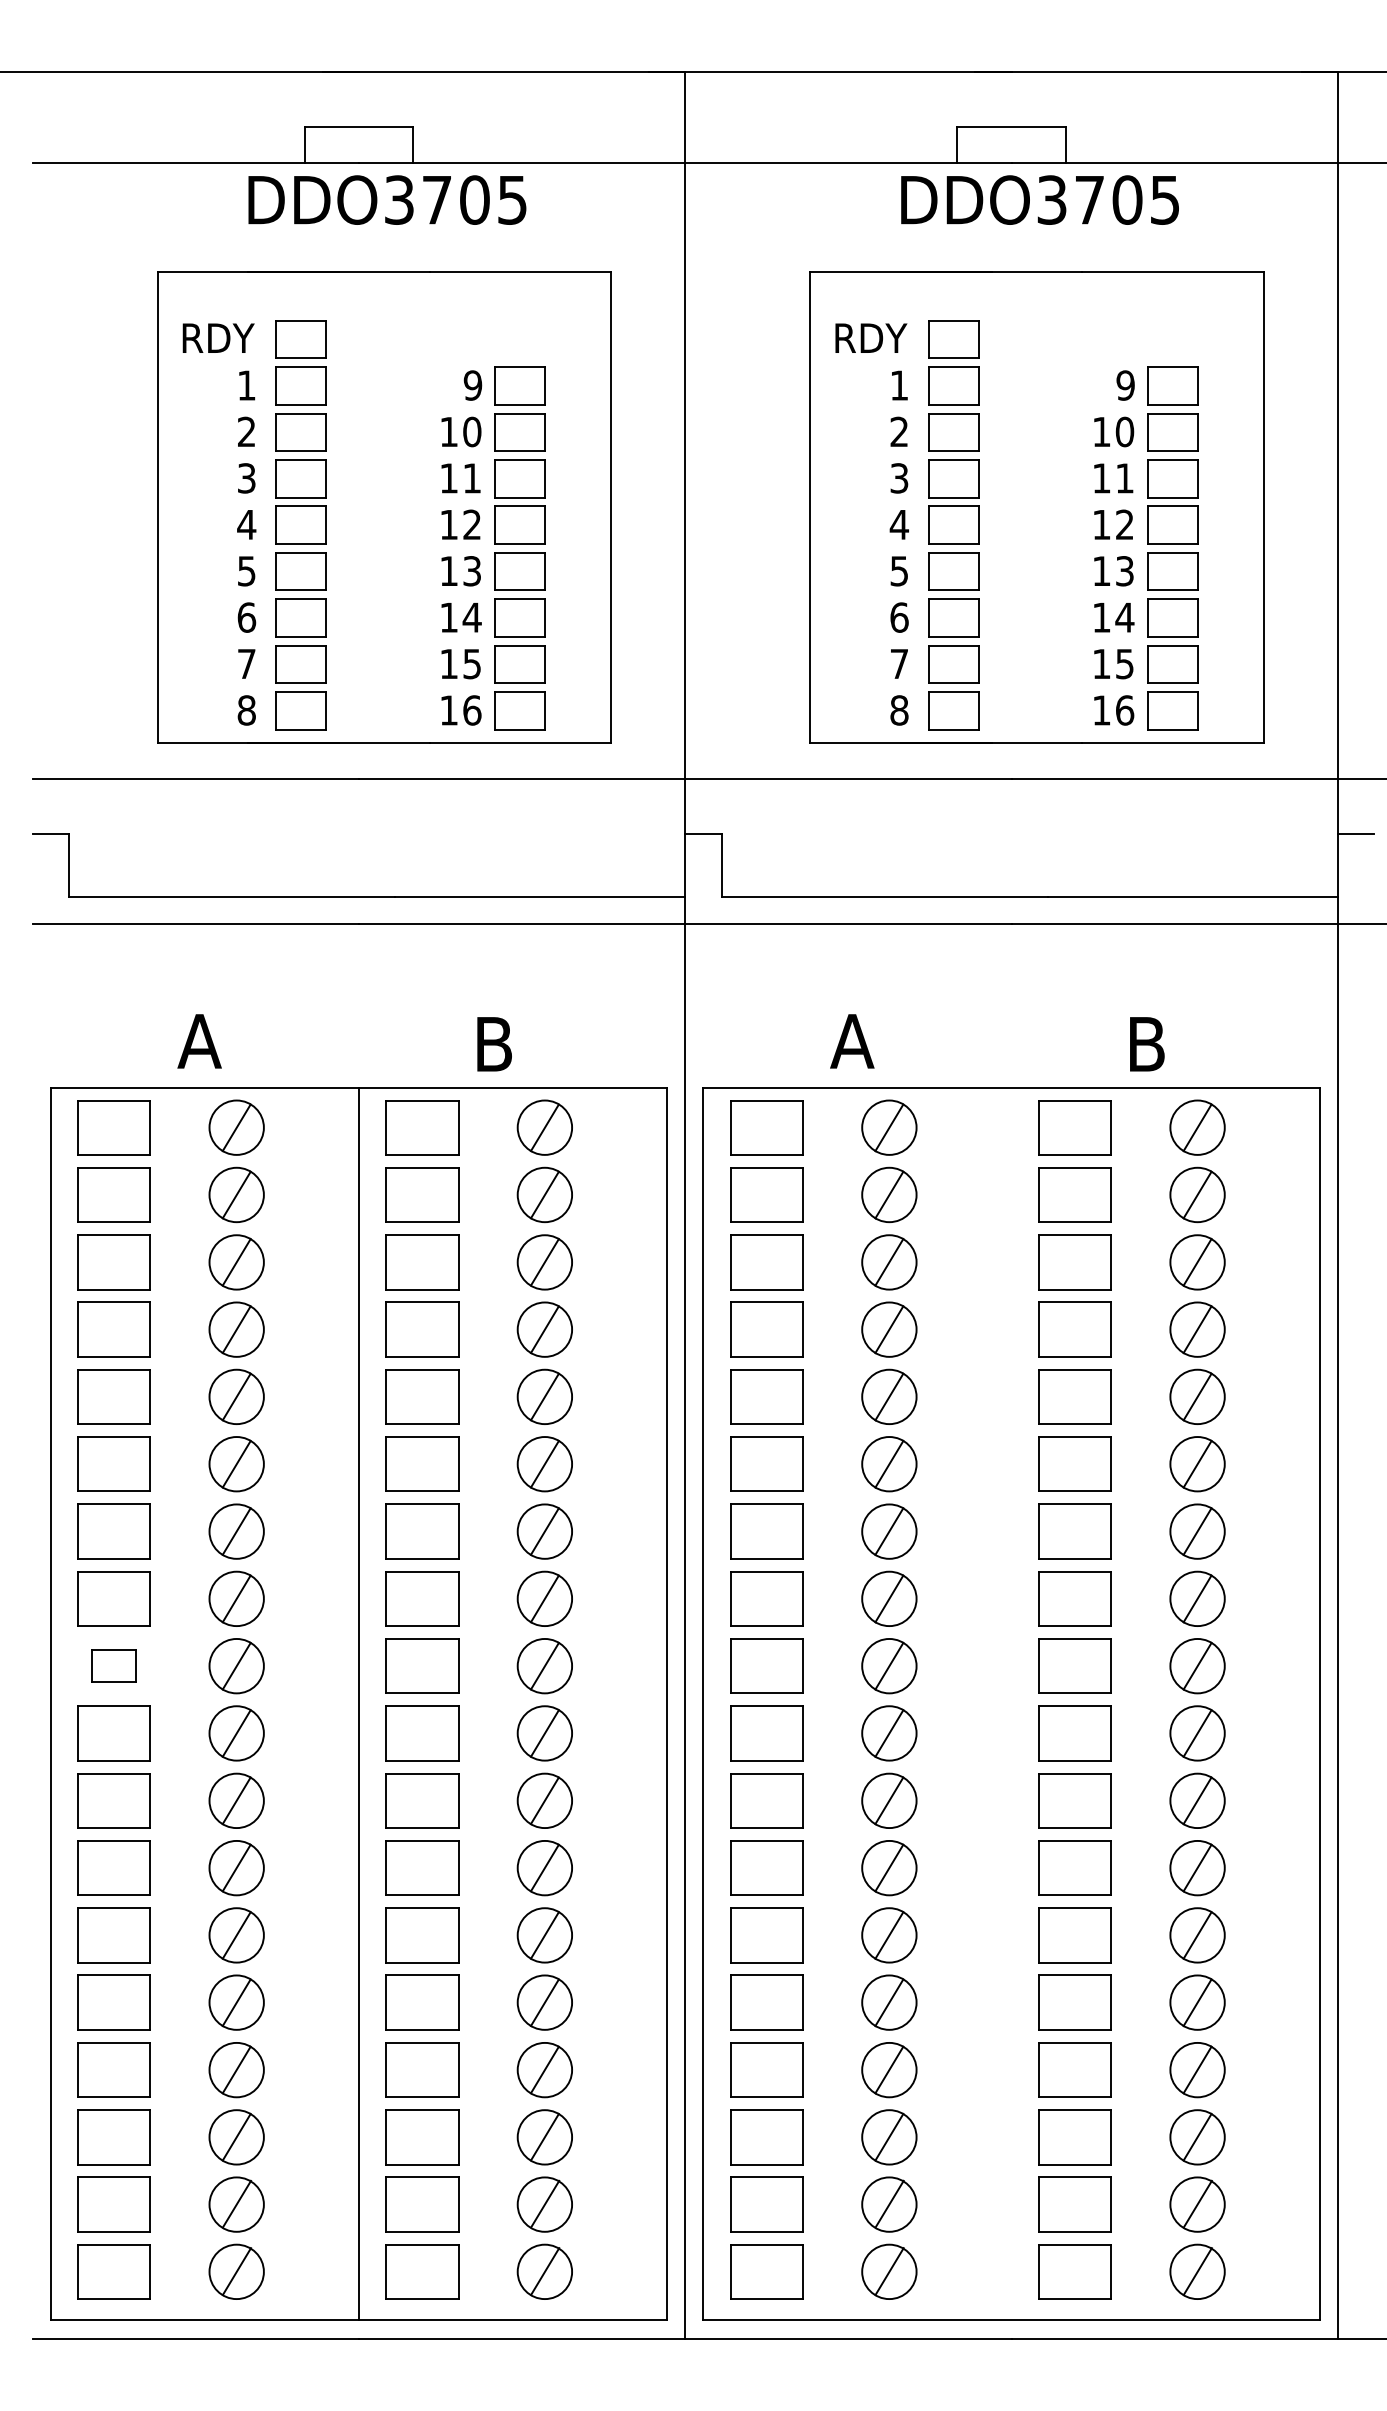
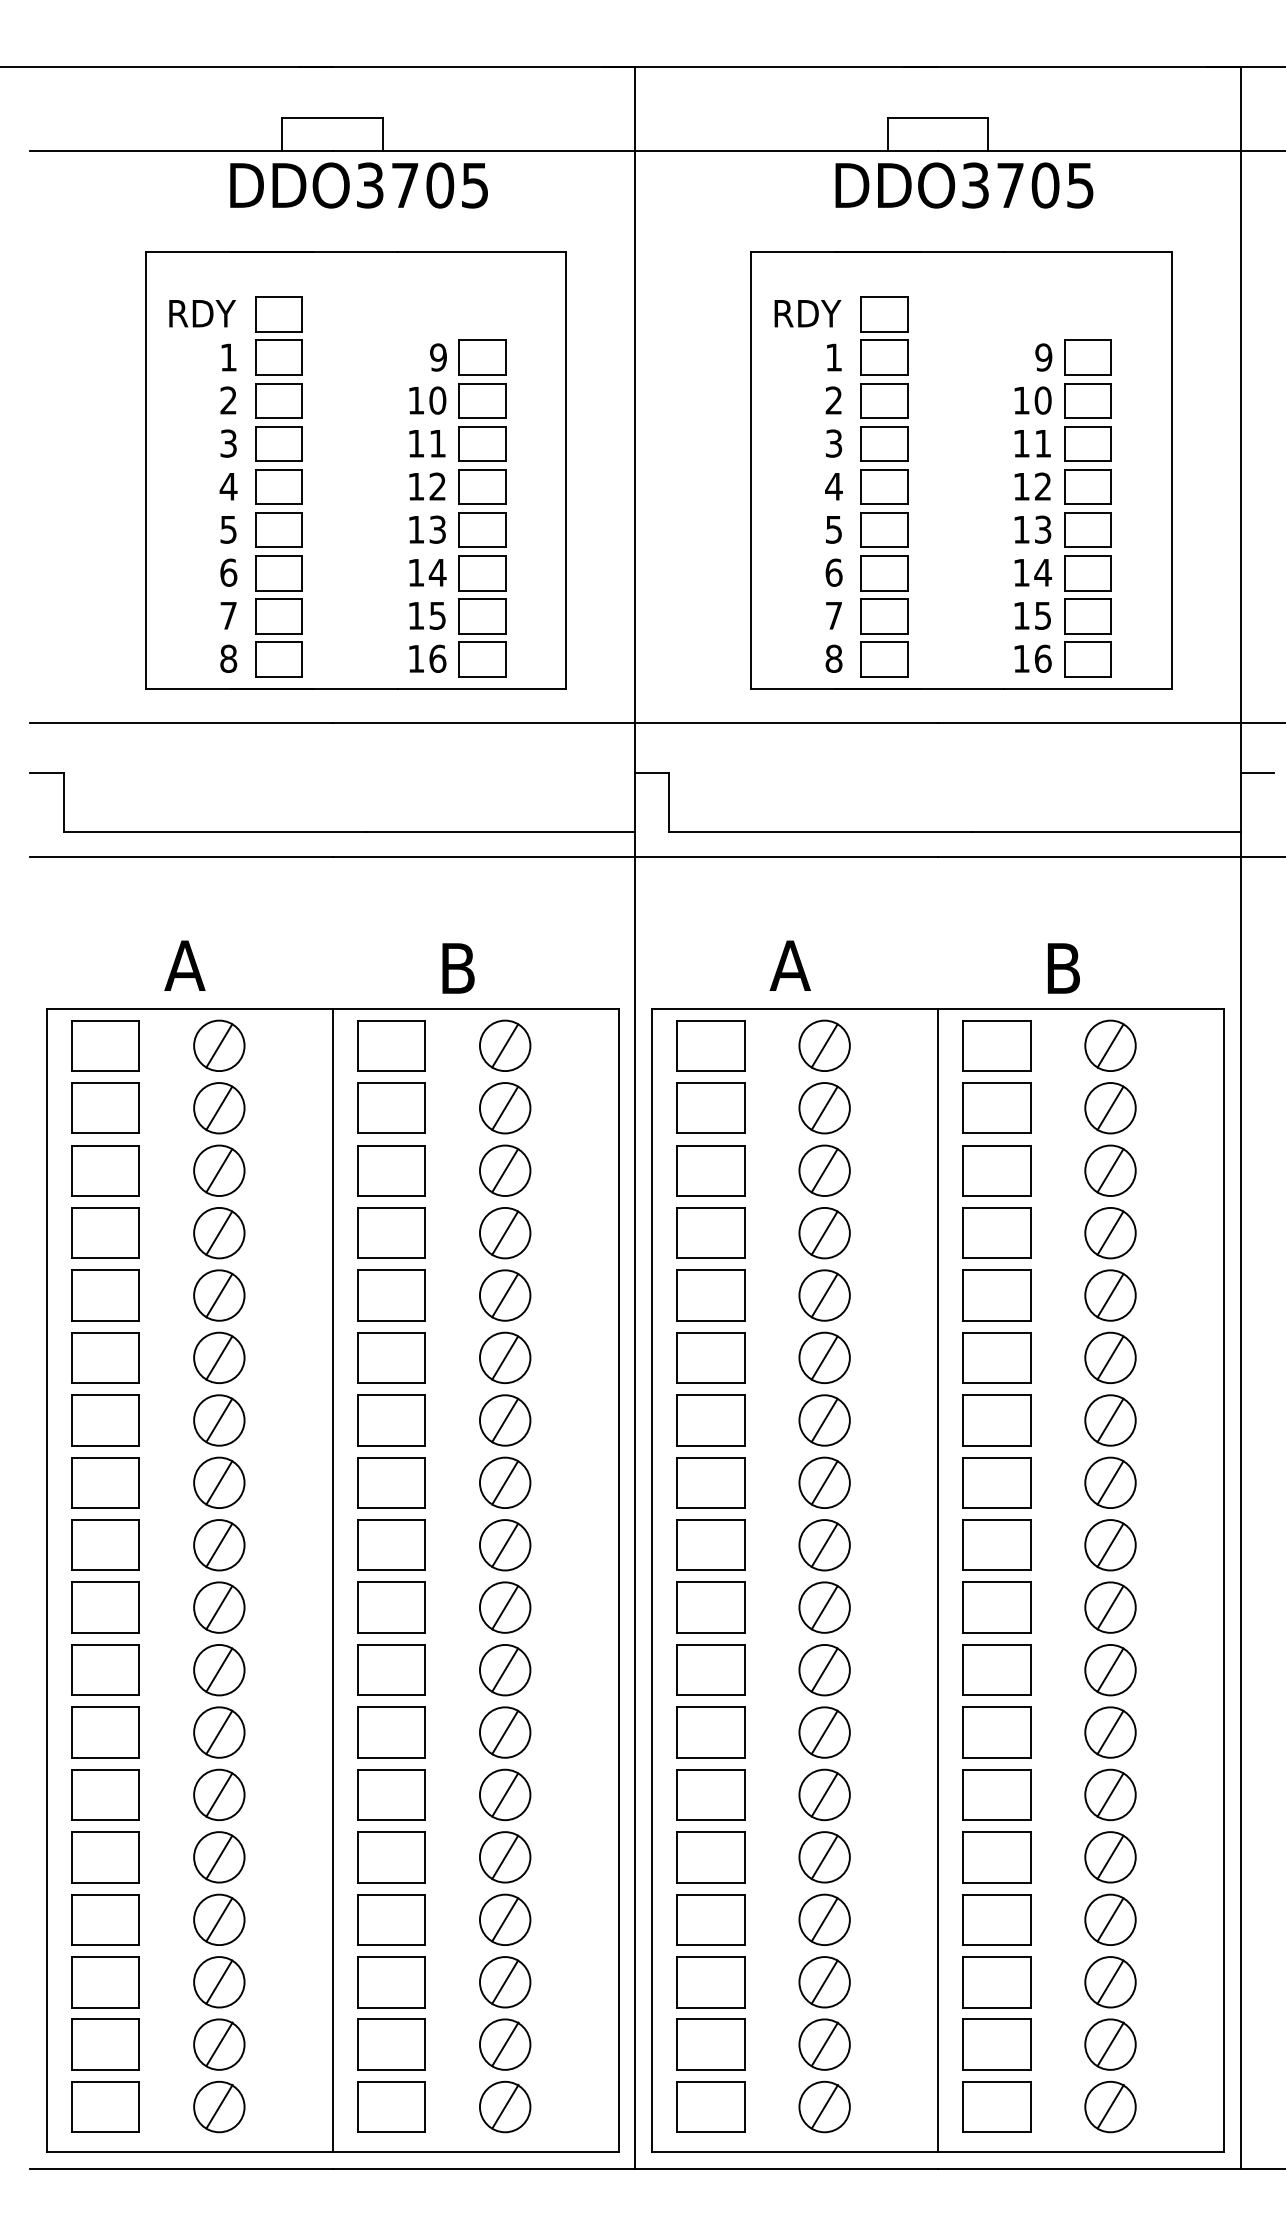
part: (113, 1665) -> (105, 1544), size x1.67
line: (1012, 1704) -> (938, 1580), added

